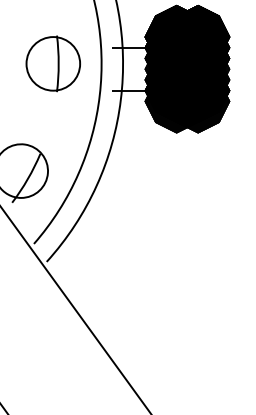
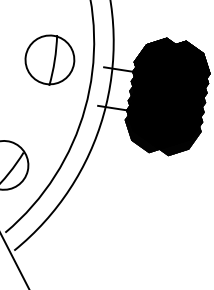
part: (52, 63) -> (49, 59), moved

